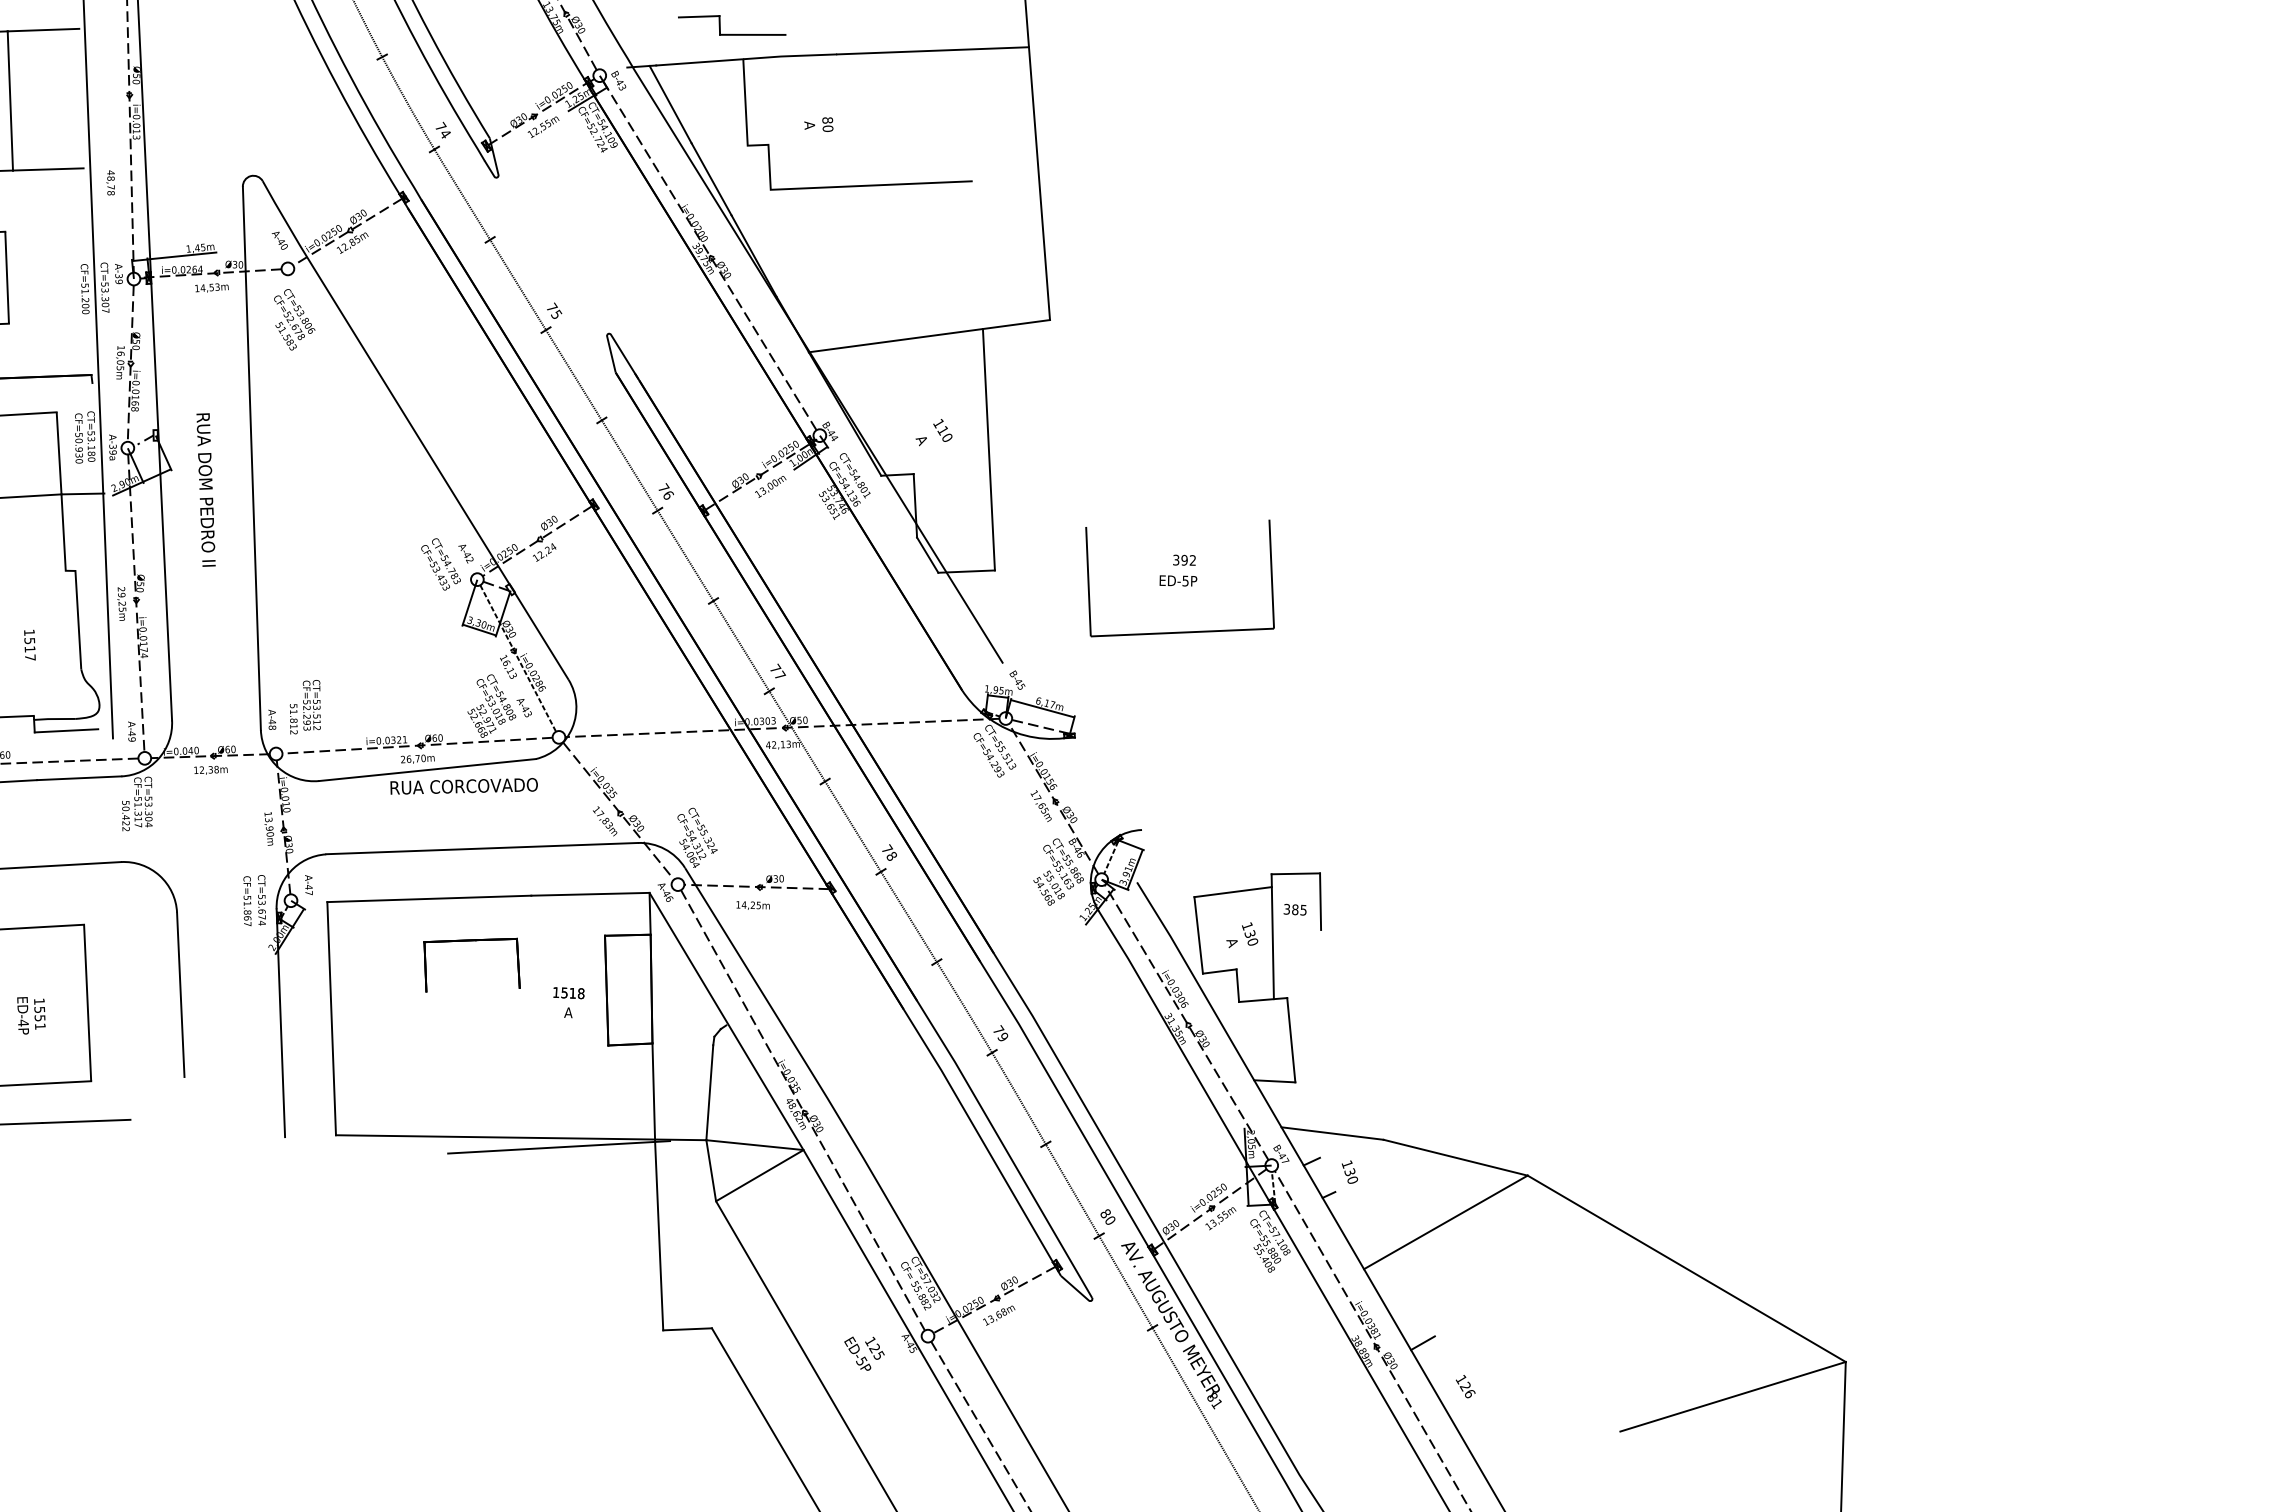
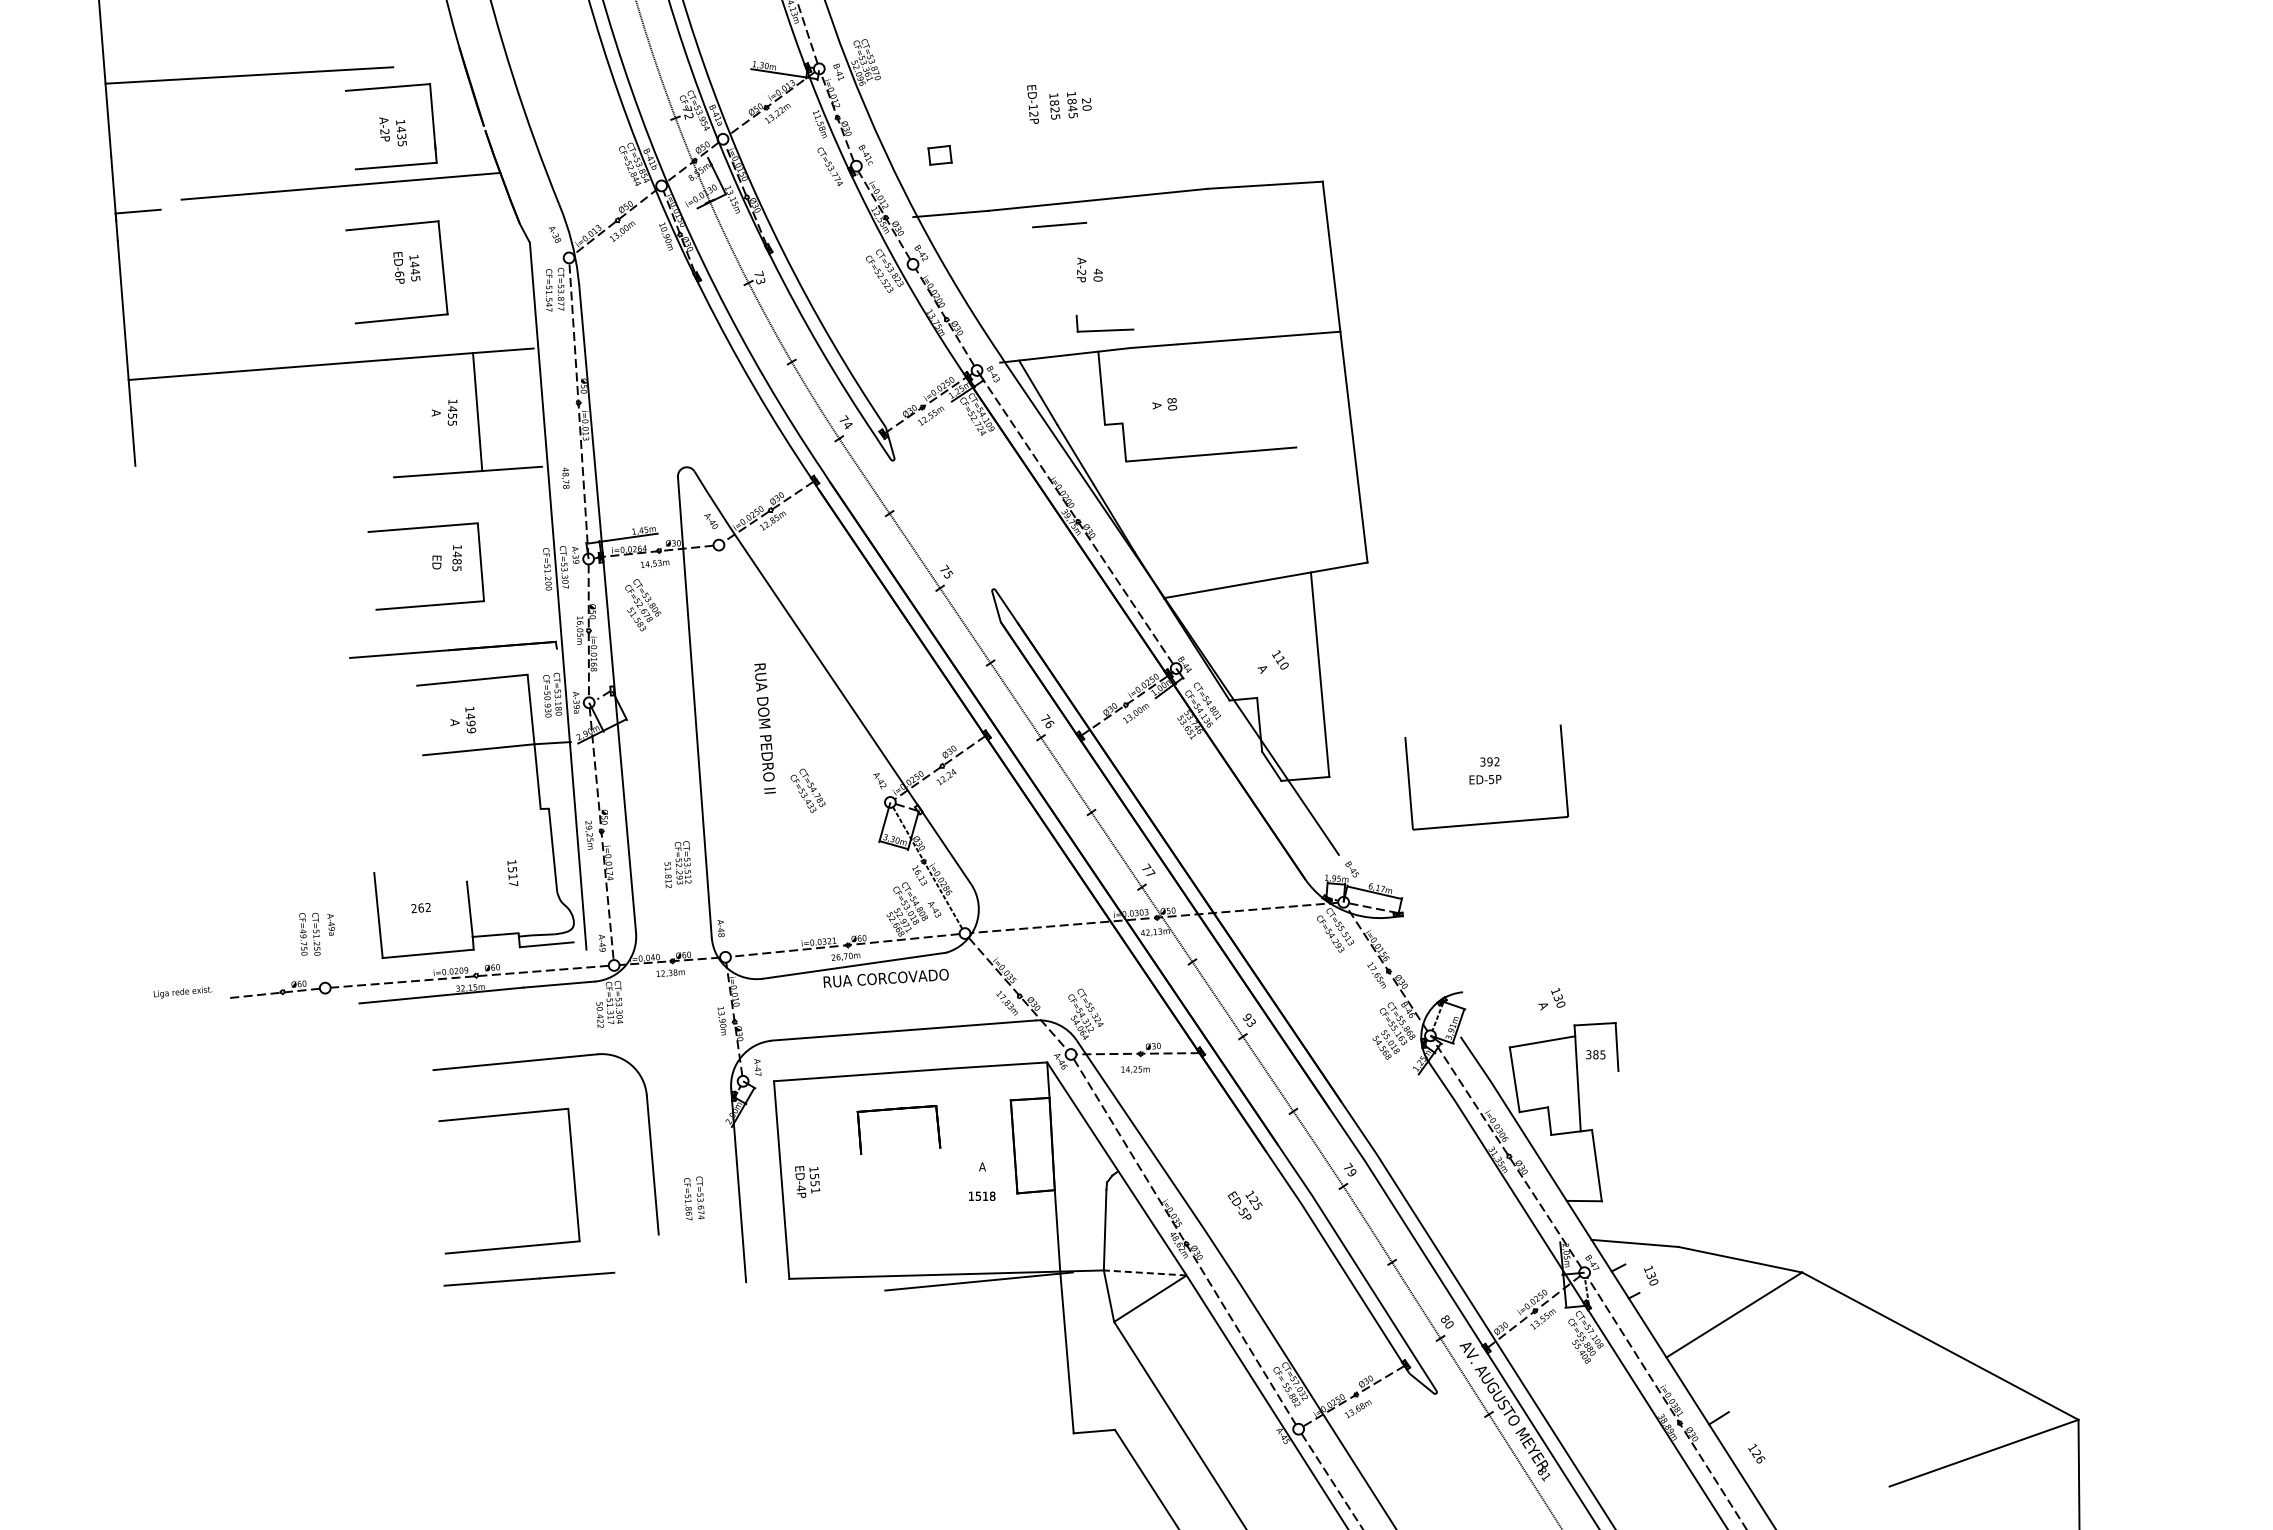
line: (699, 16) -> (1059, 316), removed
text: (294, 320) -> (643, 605), moved
text: (205, 489) -> (764, 728), moved
text: (440, 564) -> (807, 790), moved
text: (305, 707) -> (677, 864), moved
text: (888, 853) -> (1248, 1020), 78 -> 93
text: (254, 900) -> (694, 1198), moved
text: (1241, 935) -> (1551, 999), moved
text: (569, 992) -> (982, 1195), moved
text: (31, 1015) -> (807, 1181), moved
line: (755, 1144) -> (1145, 1272), solid -> dashed
text: (864, 1352) -> (1245, 1204), moved

